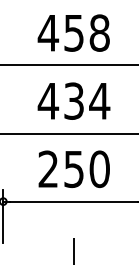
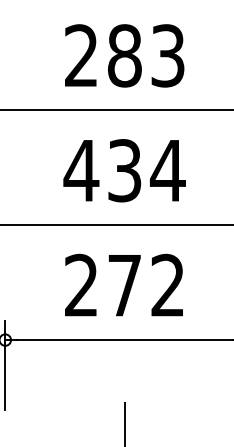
text: (73, 32) -> (123, 54), 458 -> 283
text: (86, 169) -> (145, 285), 250 -> 272

